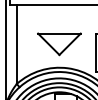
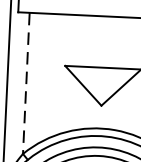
line: (16, 44) -> (25, 83), solid -> dashed

